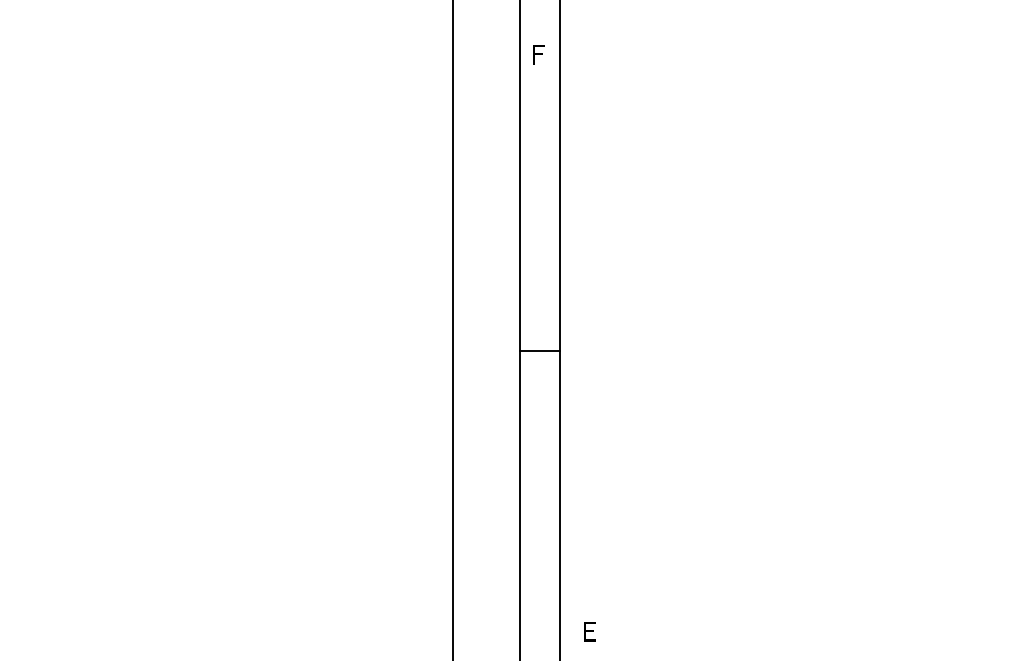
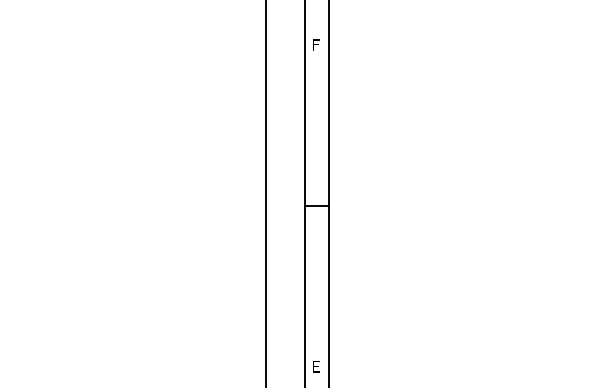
part: (538, 53) -> (316, 44), moved
part: (589, 630) -> (316, 366), moved

